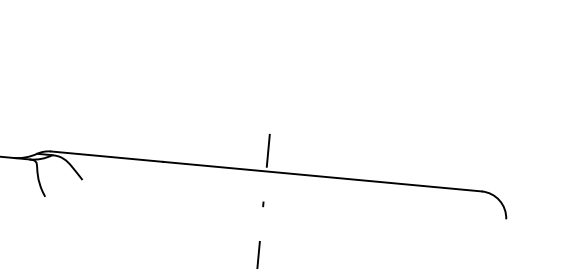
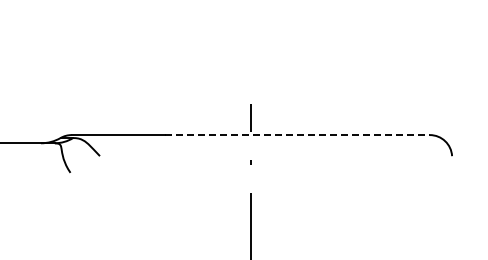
line: (322, 177) -> (297, 135), solid -> dashed

